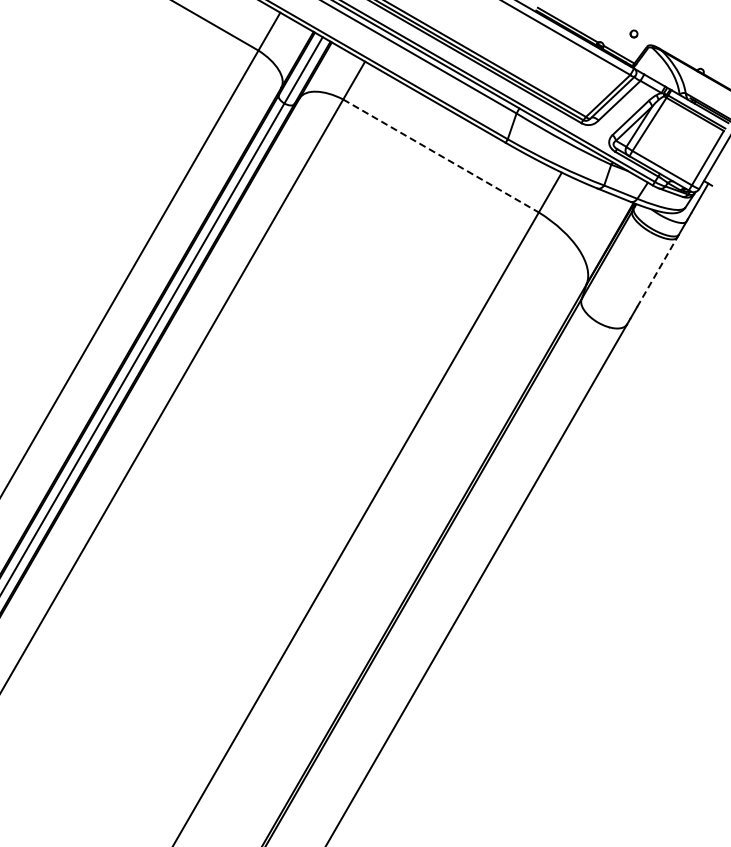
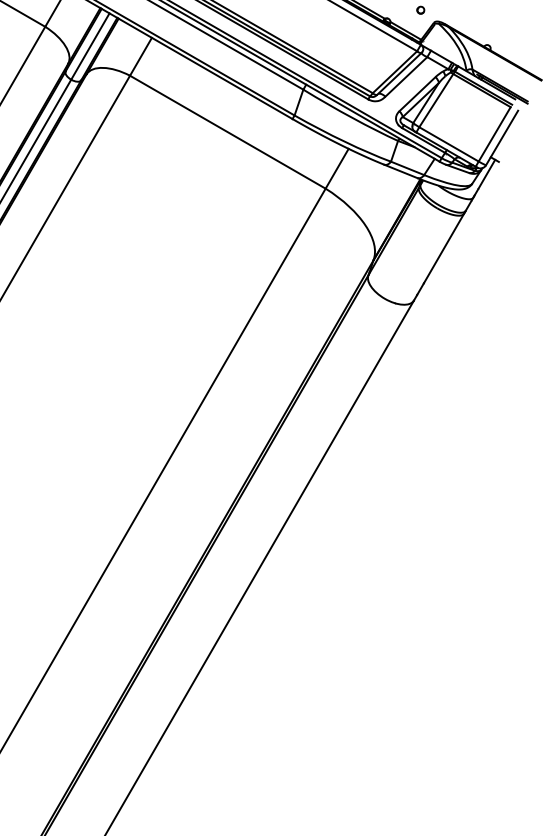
line: (441, 156) -> (228, 132), dashed -> solid
line: (657, 270) -> (444, 246), dashed -> solid

